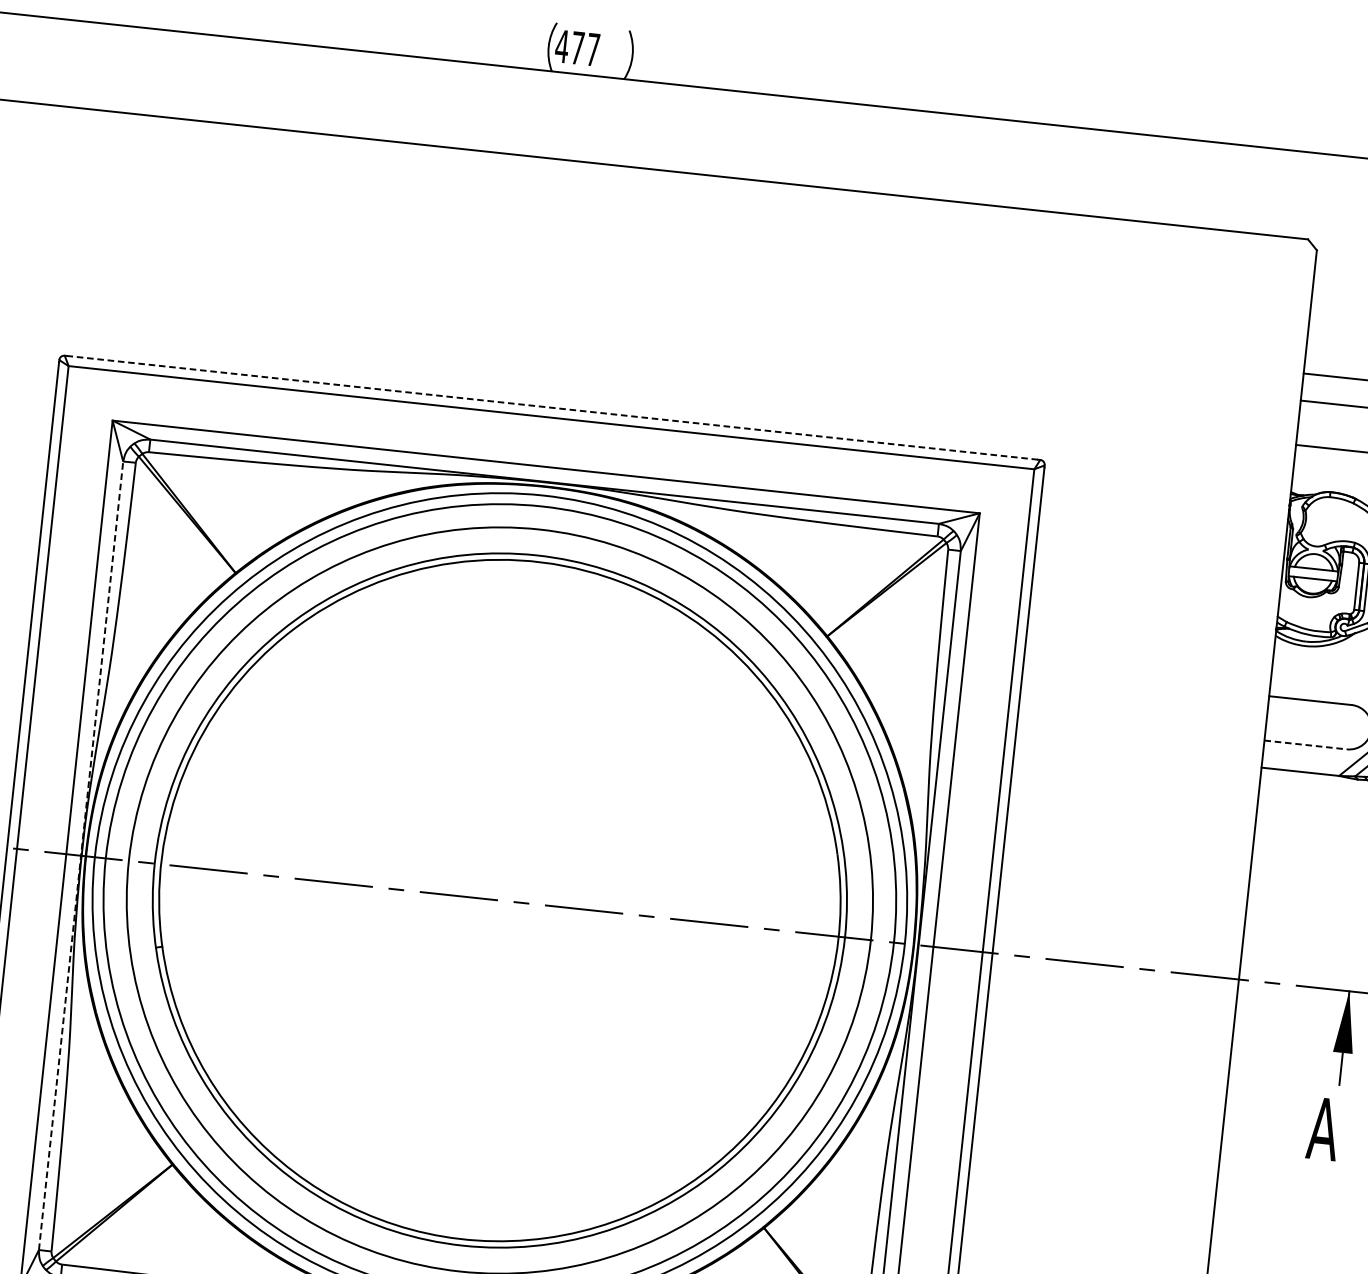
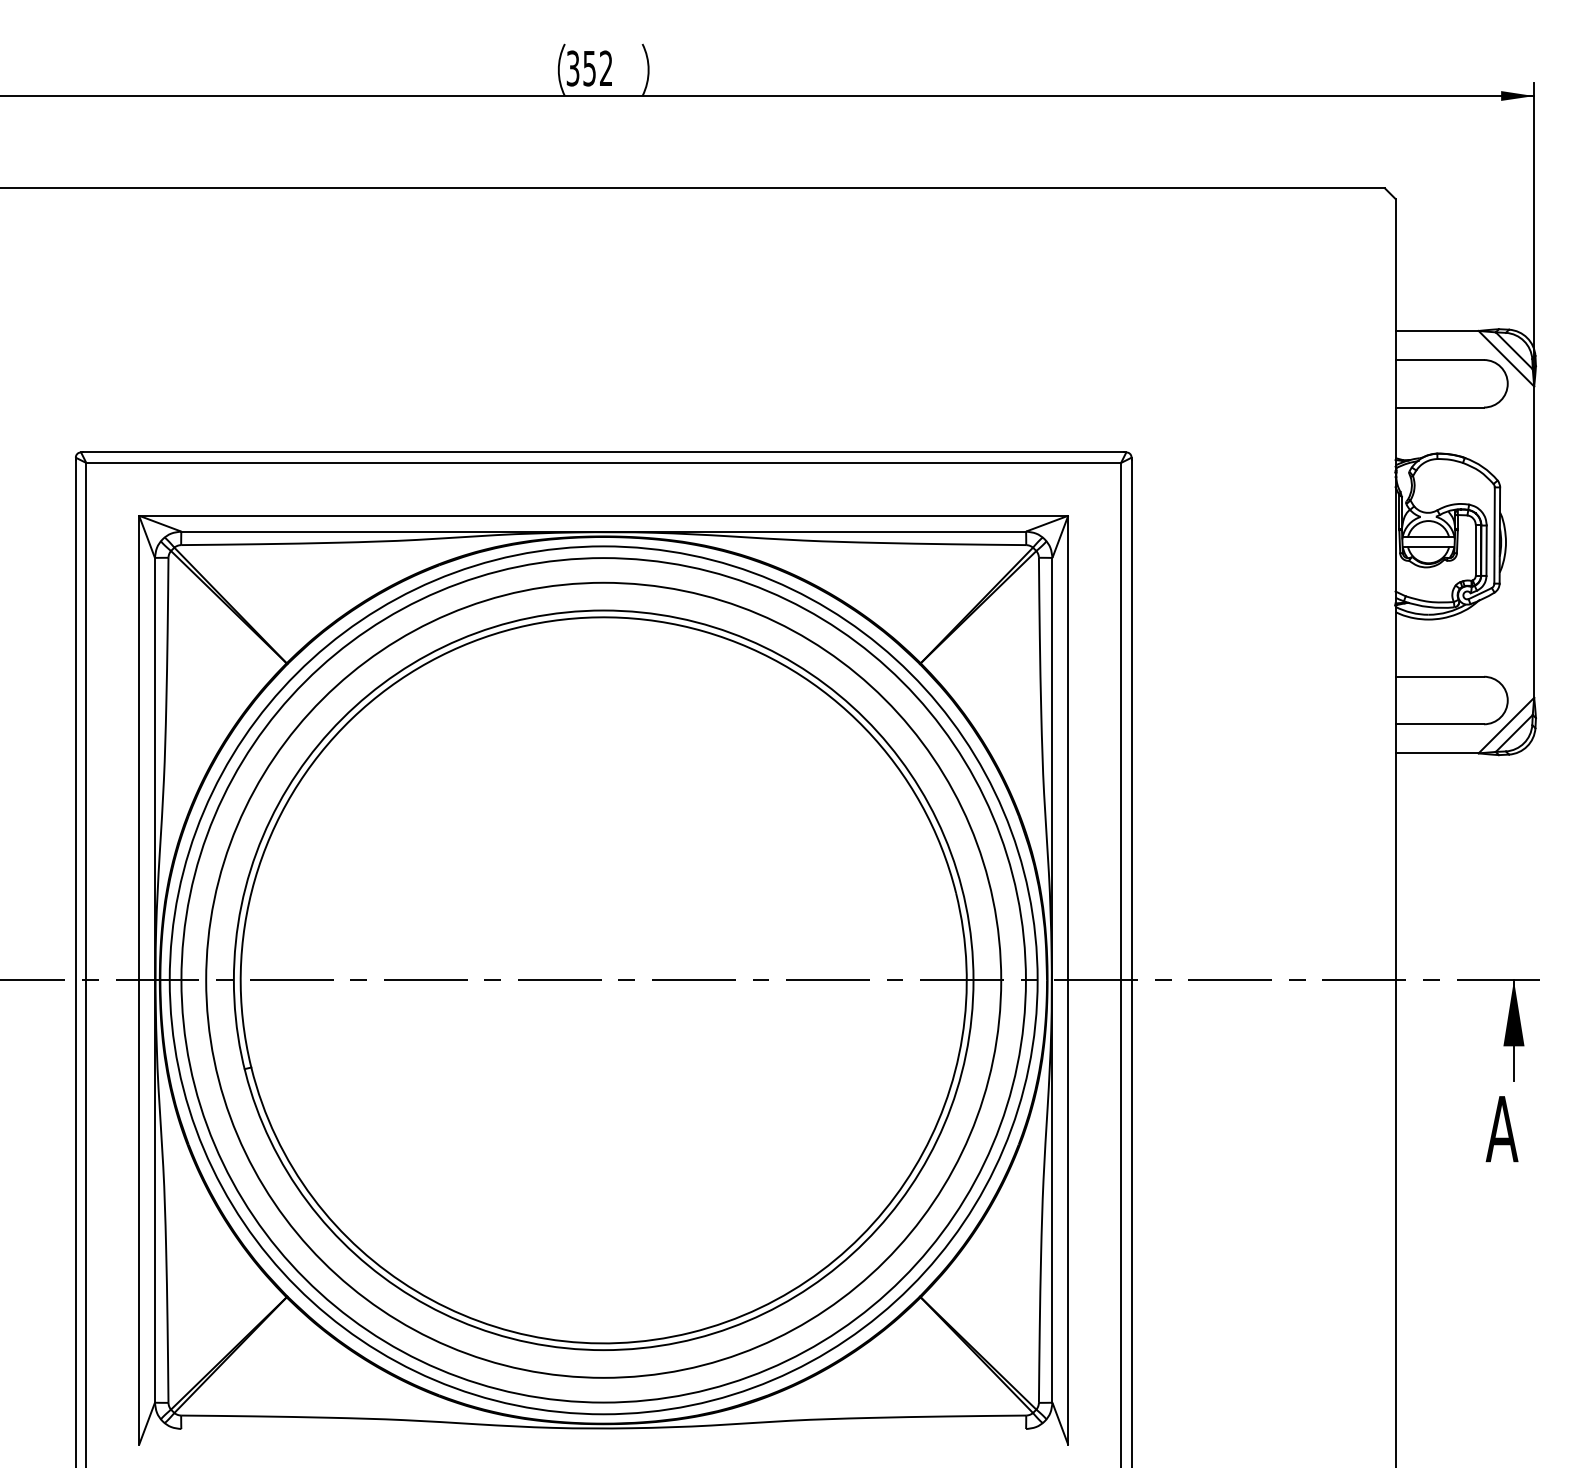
text: (577, 48) -> (589, 68), 477 -> 352
line: (552, 407) -> (603, 452), dashed -> solid
line: (1306, 745) -> (1440, 724), dashed -> solid
line: (80, 854) -> (154, 979), dashed -> solid

